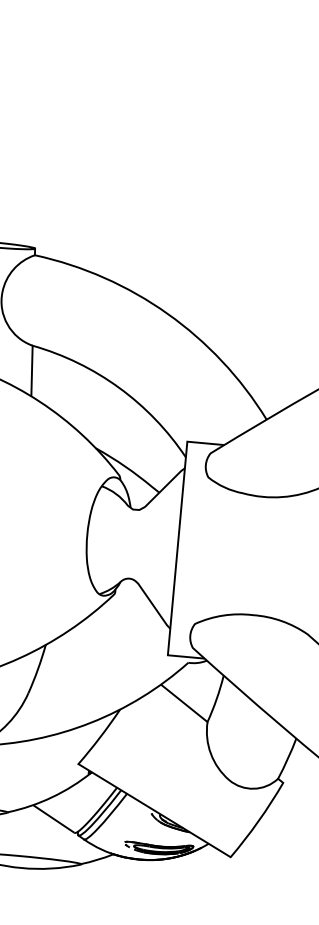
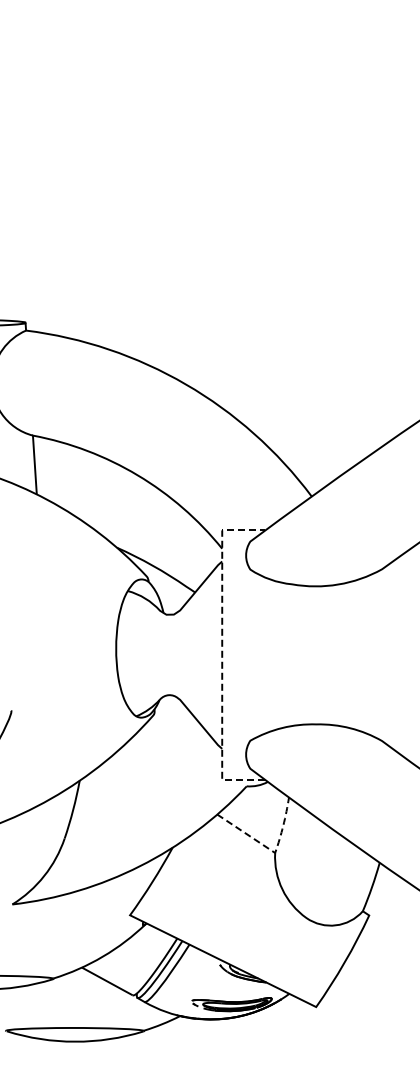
line: (177, 547) -> (222, 654), solid -> dashed
line: (205, 720) -> (272, 851), solid -> dashed

